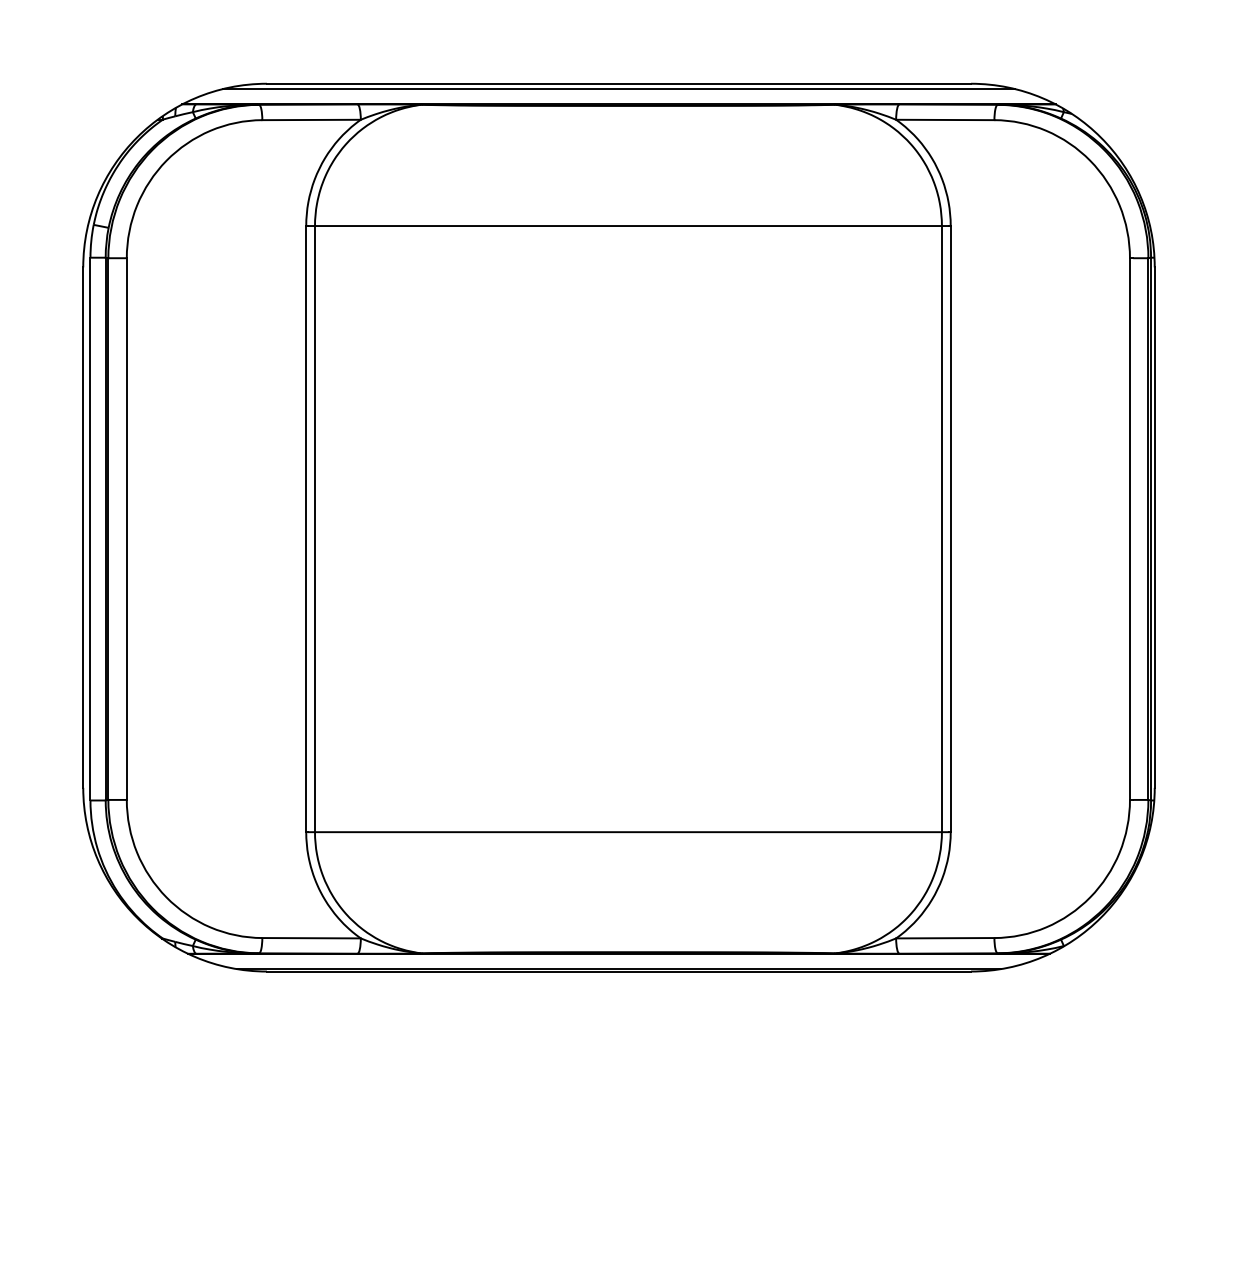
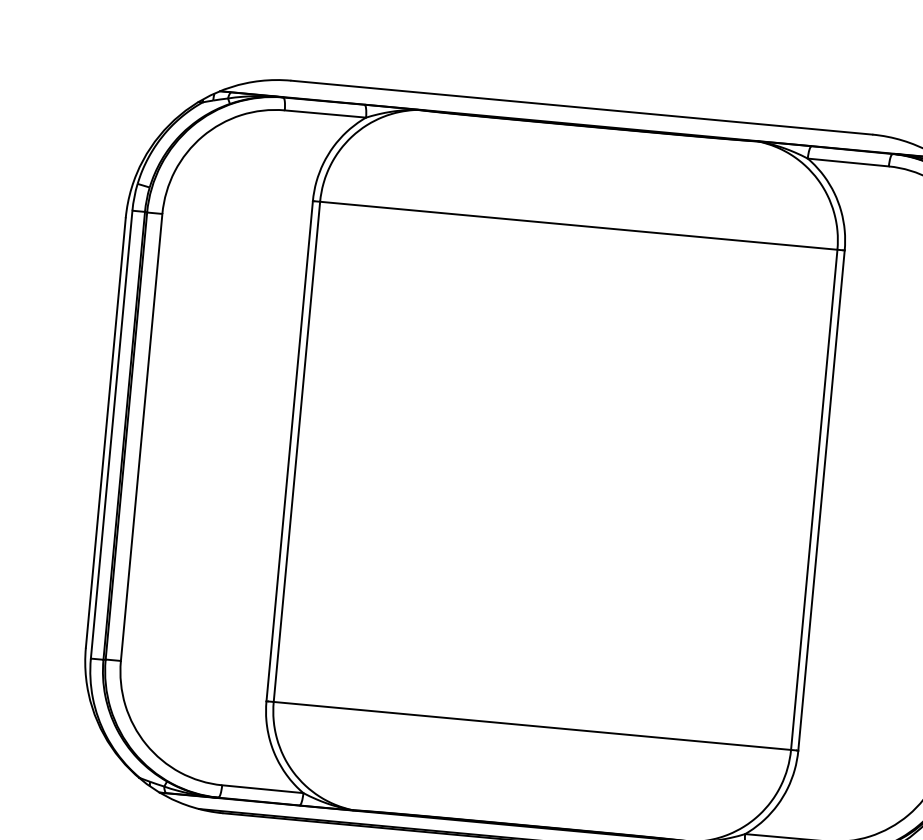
line: (618, 89) -> (581, 112), removed

